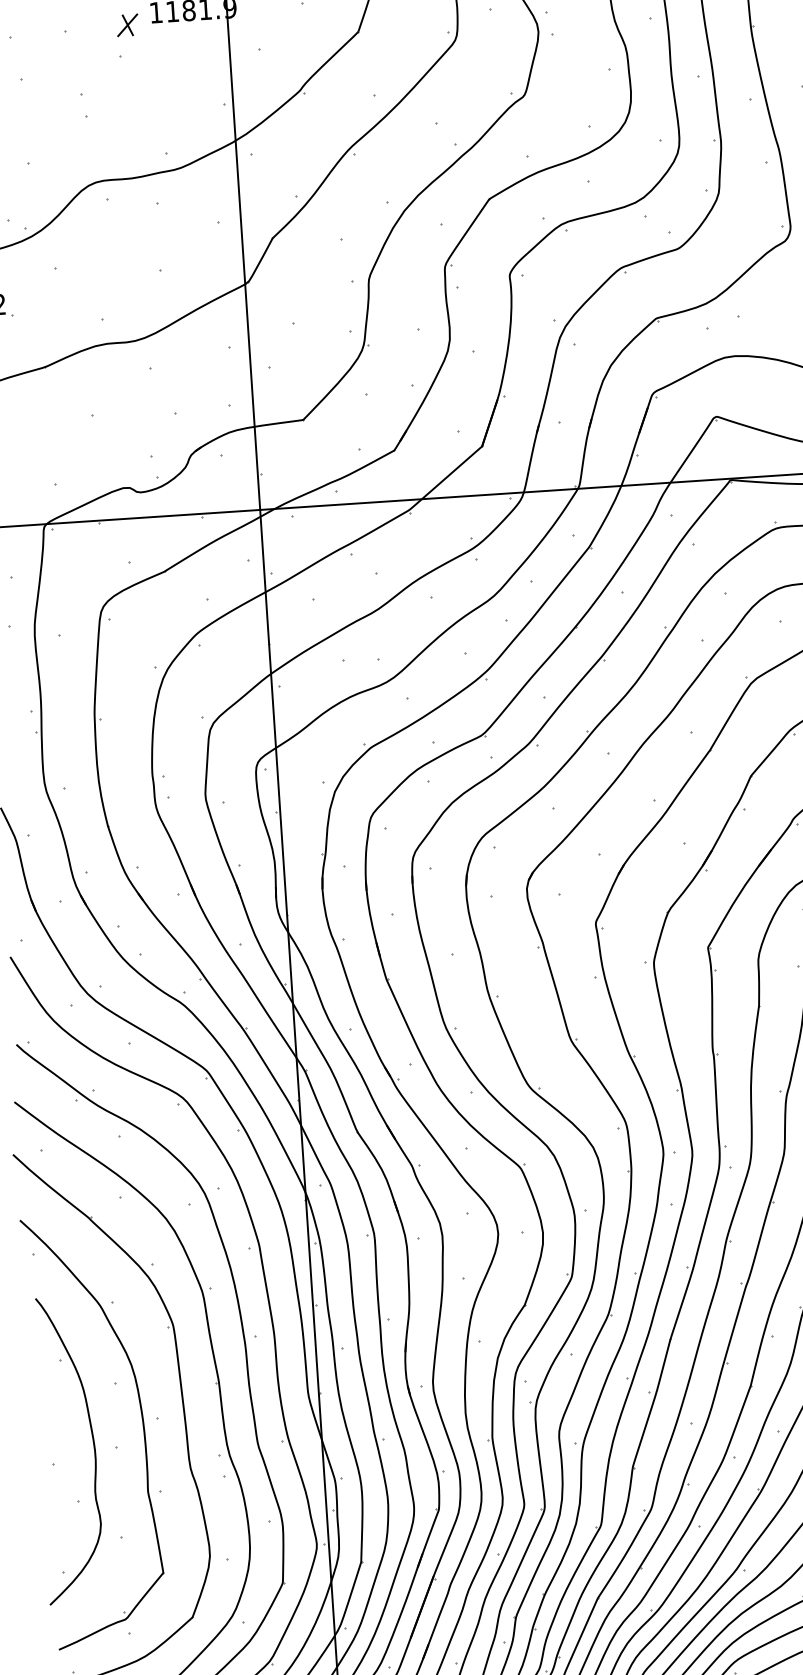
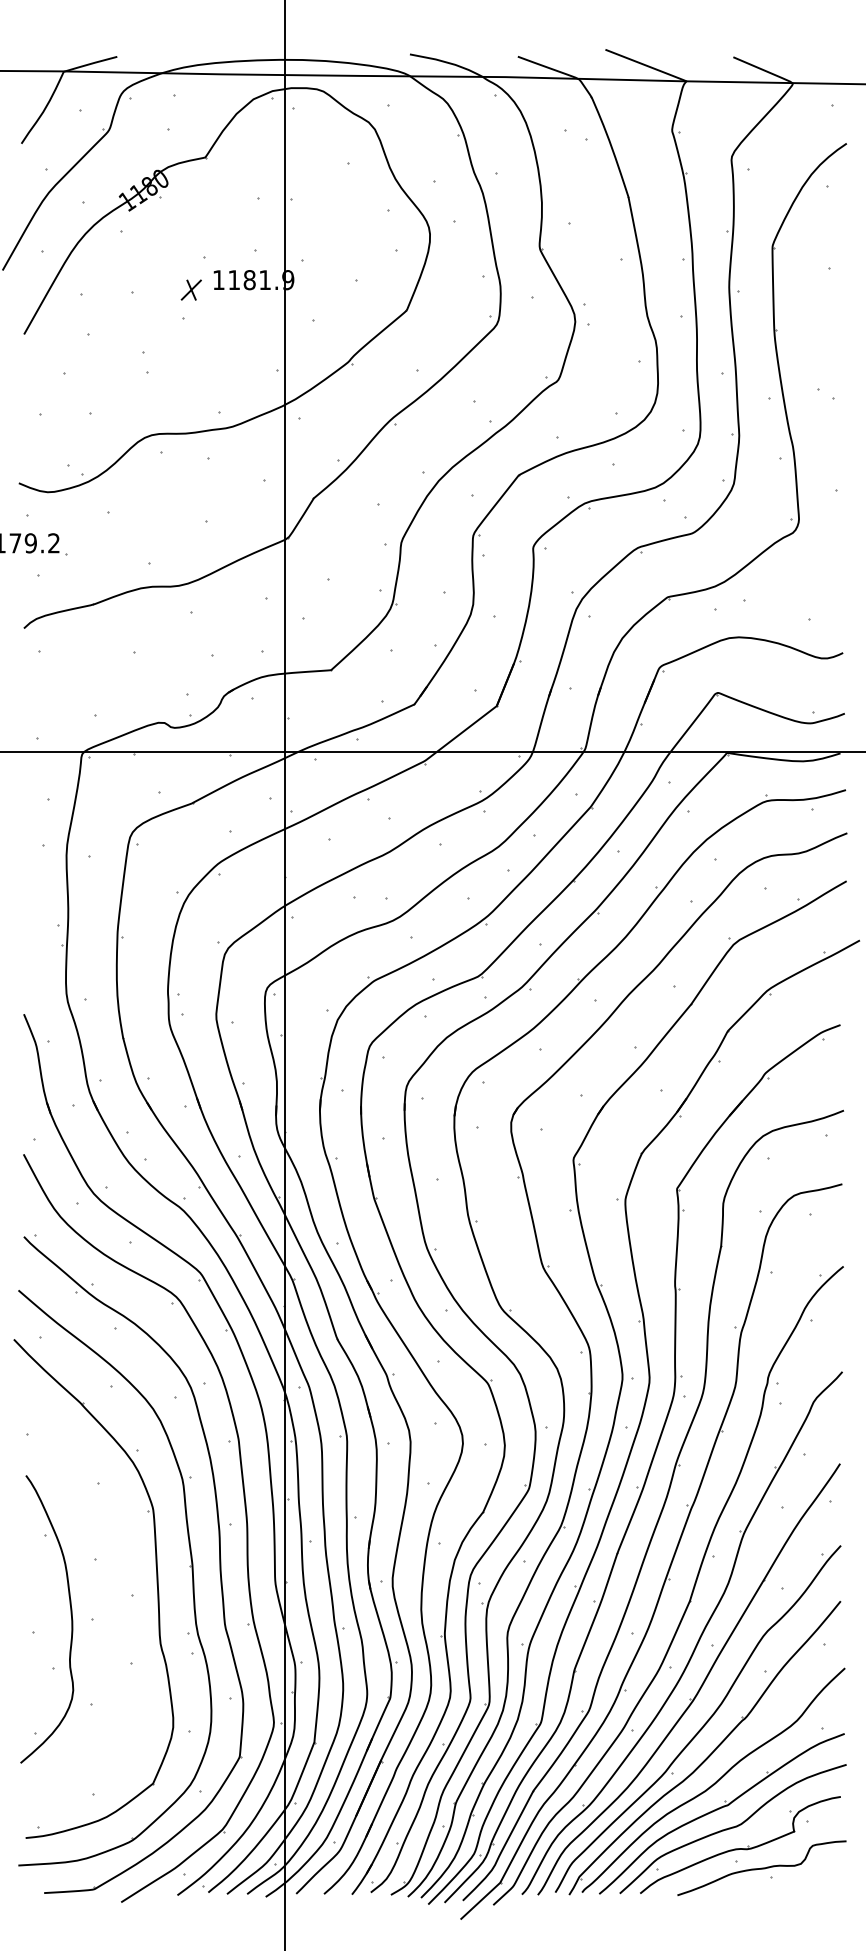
part: (142, 1428) -> (118, 1603), removed

